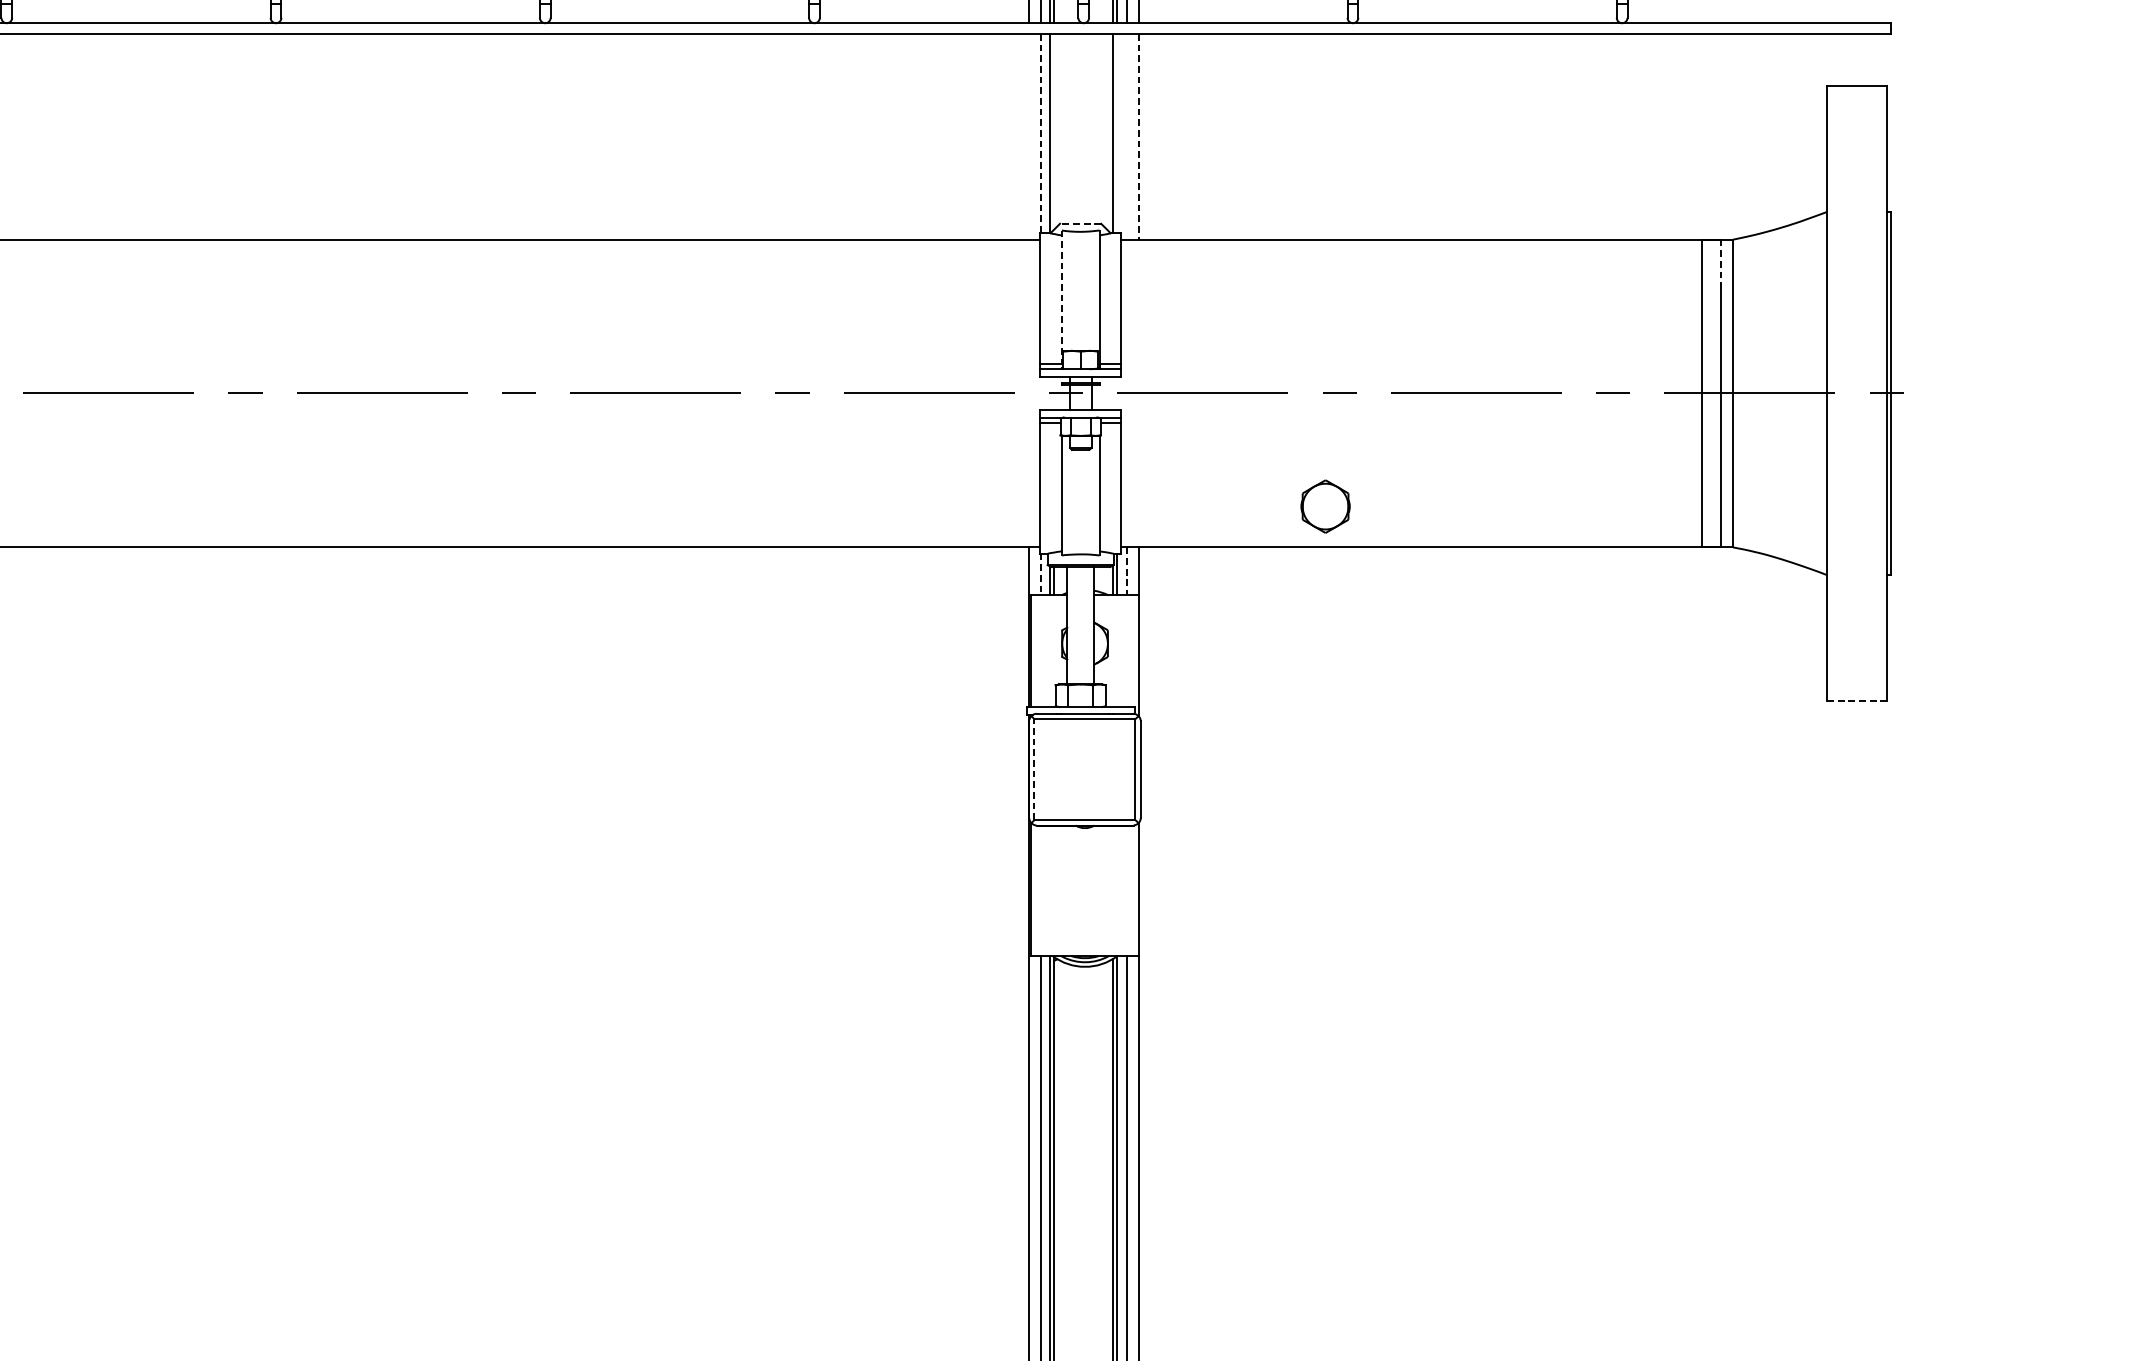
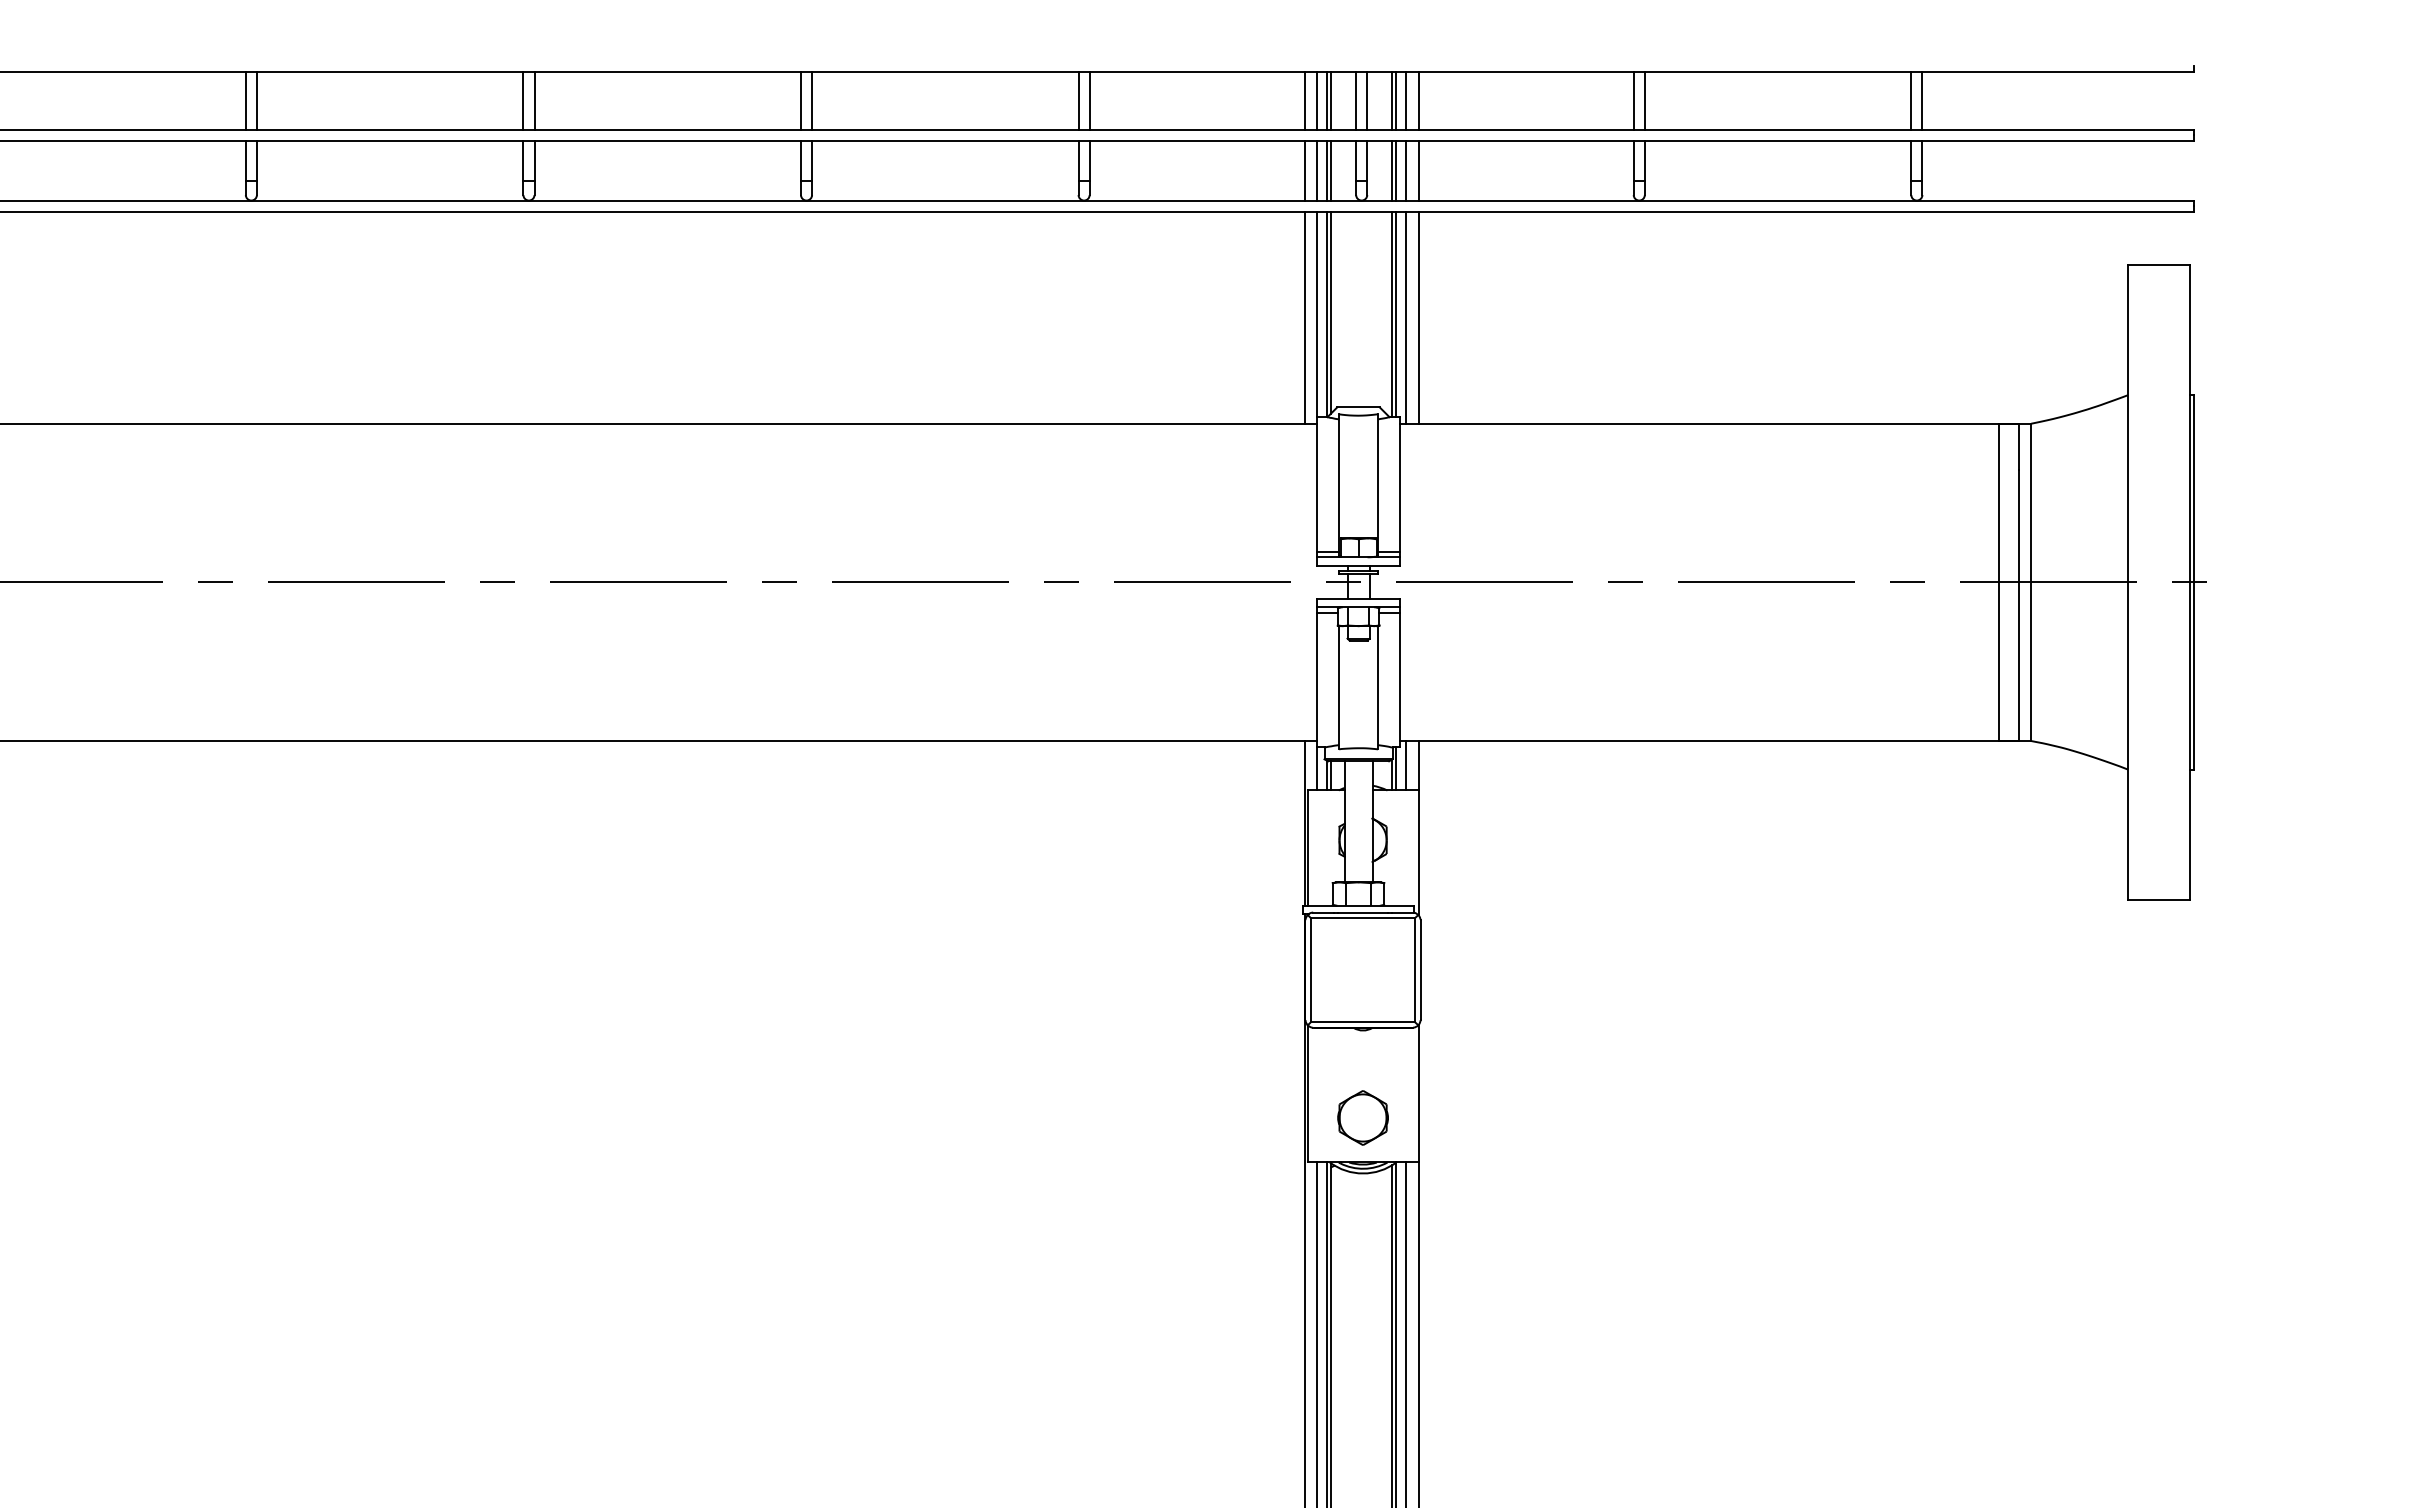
line: (1054, 131) -> (1331, 312), added
line: (1040, 133) -> (1317, 314), dashed -> solid
line: (1117, 133) -> (1396, 314), added
line: (1028, 136) -> (1304, 317), added
line: (1127, 136) -> (1406, 317), added
line: (1138, 137) -> (1418, 318), dashed -> solid
line: (1080, 223) -> (1358, 407), dashed -> solid
line: (1720, 262) -> (2018, 447), dashed -> solid
line: (1062, 299) -> (1339, 485), dashed -> solid
part: (1325, 506) -> (1362, 1117), moved
line: (1127, 571) -> (1406, 765), dashed -> solid
line: (1040, 574) -> (1317, 768), dashed -> solid
line: (1857, 701) -> (2159, 899), dashed -> solid
line: (1034, 768) -> (1310, 969), dashed -> solid

